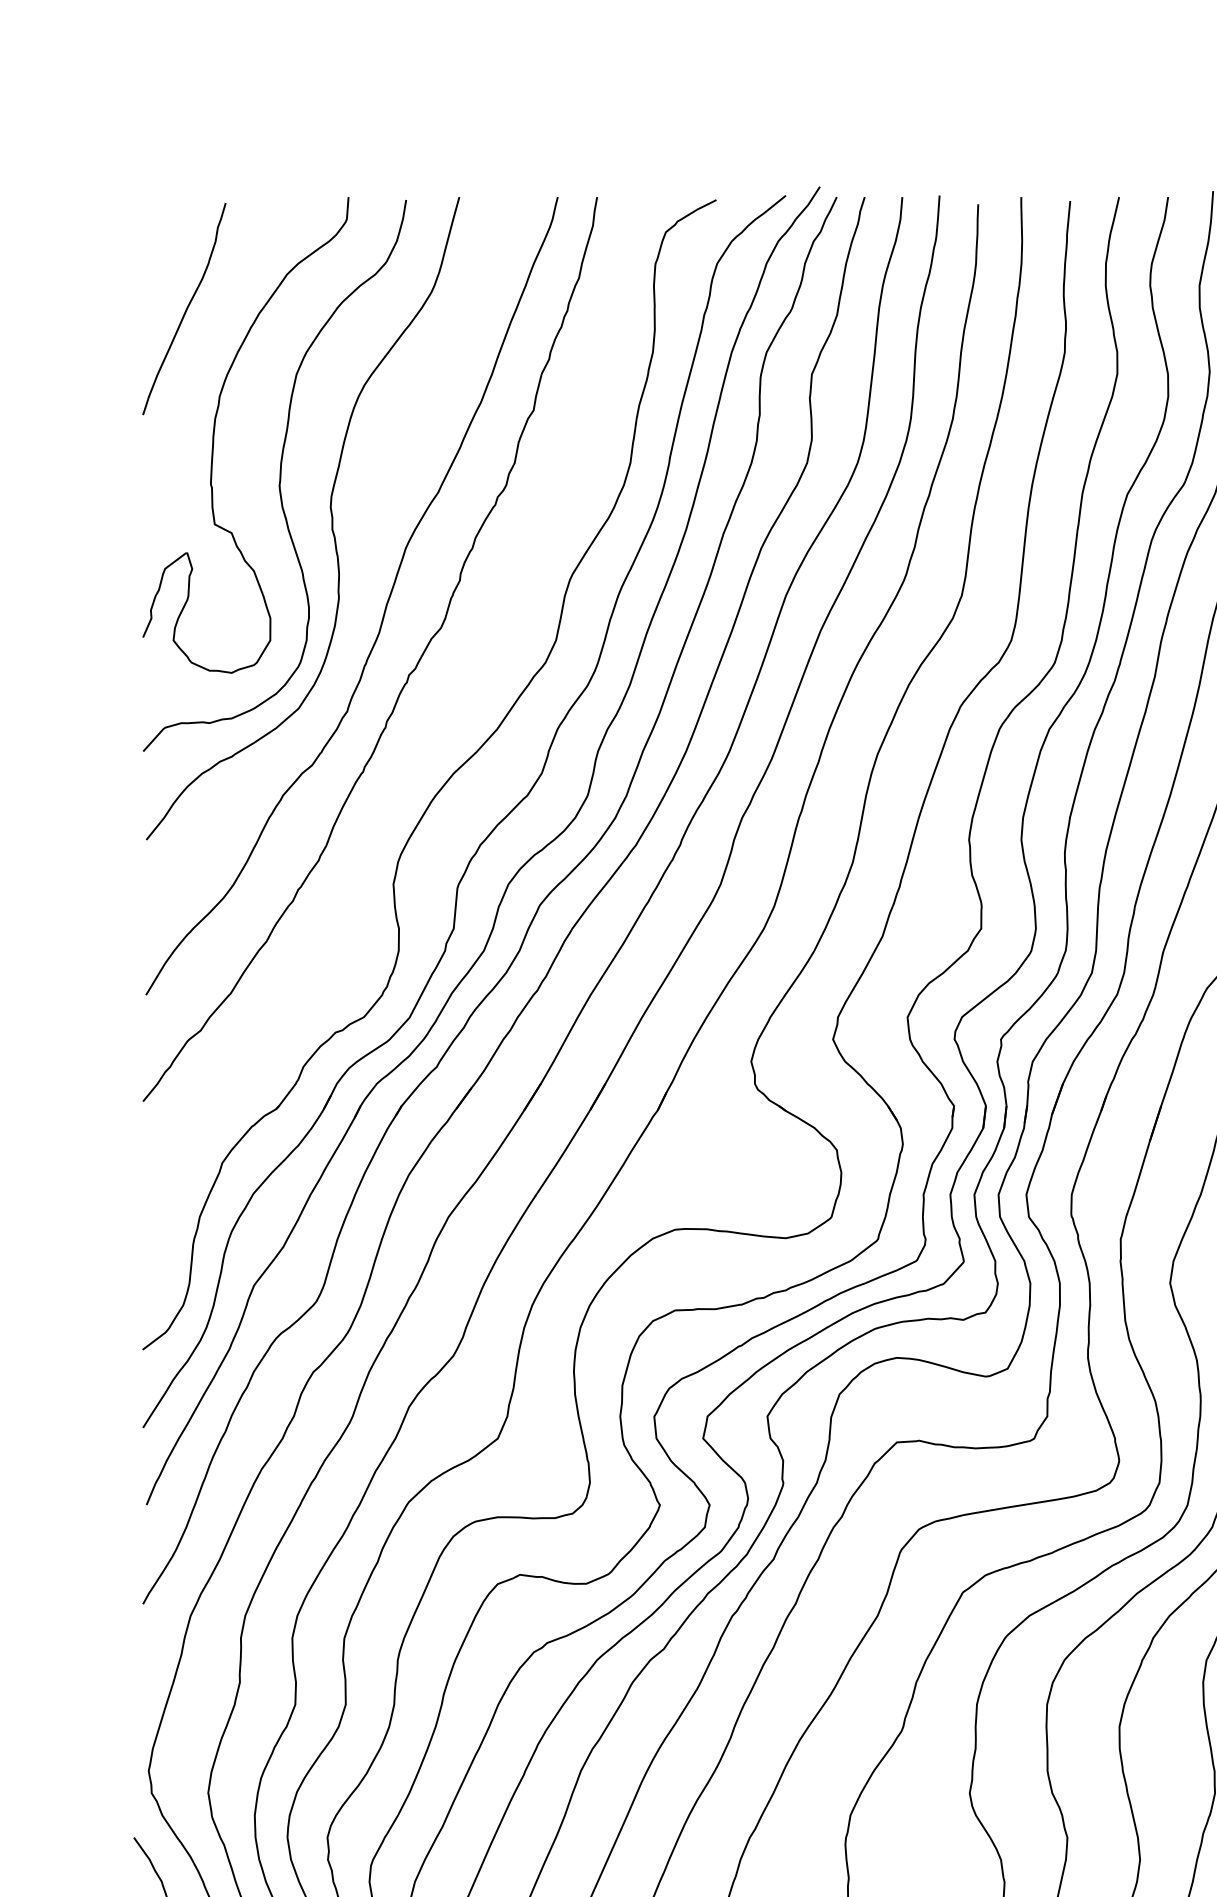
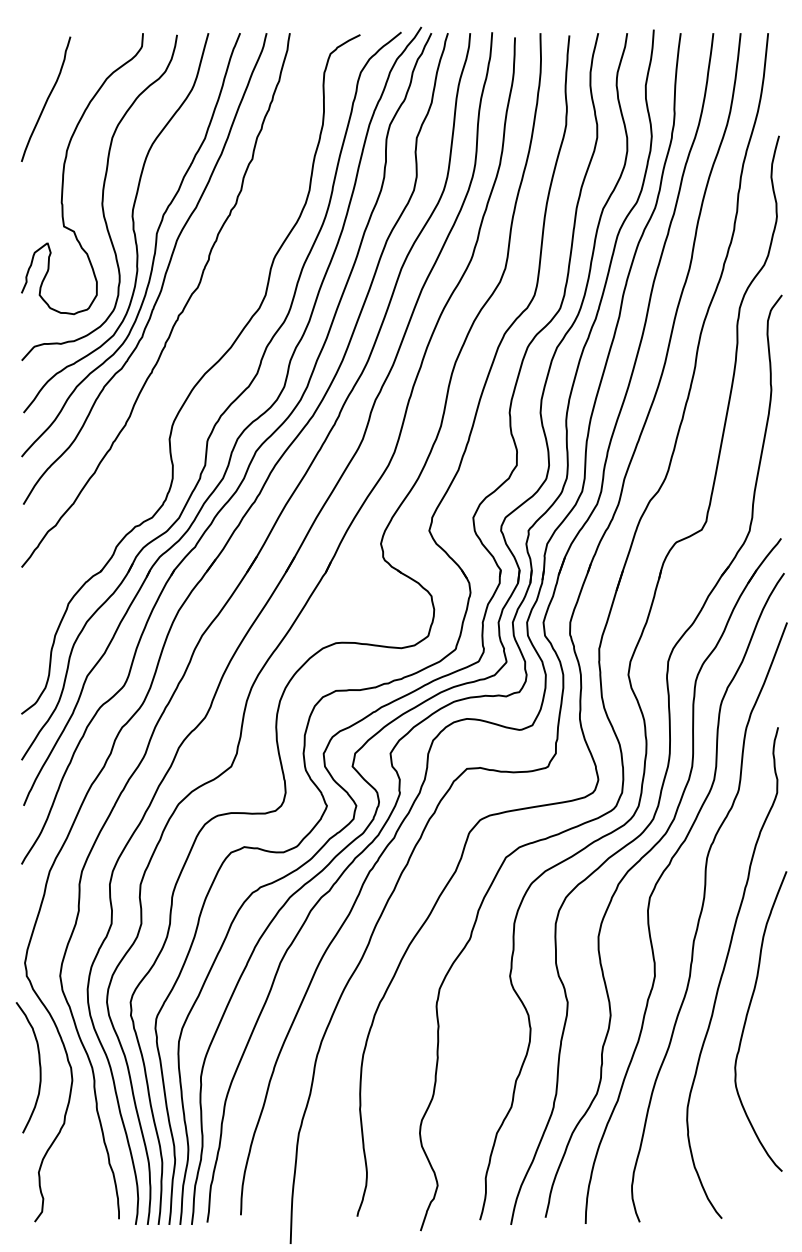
curve: (367, 558) -> (154, 246), added

